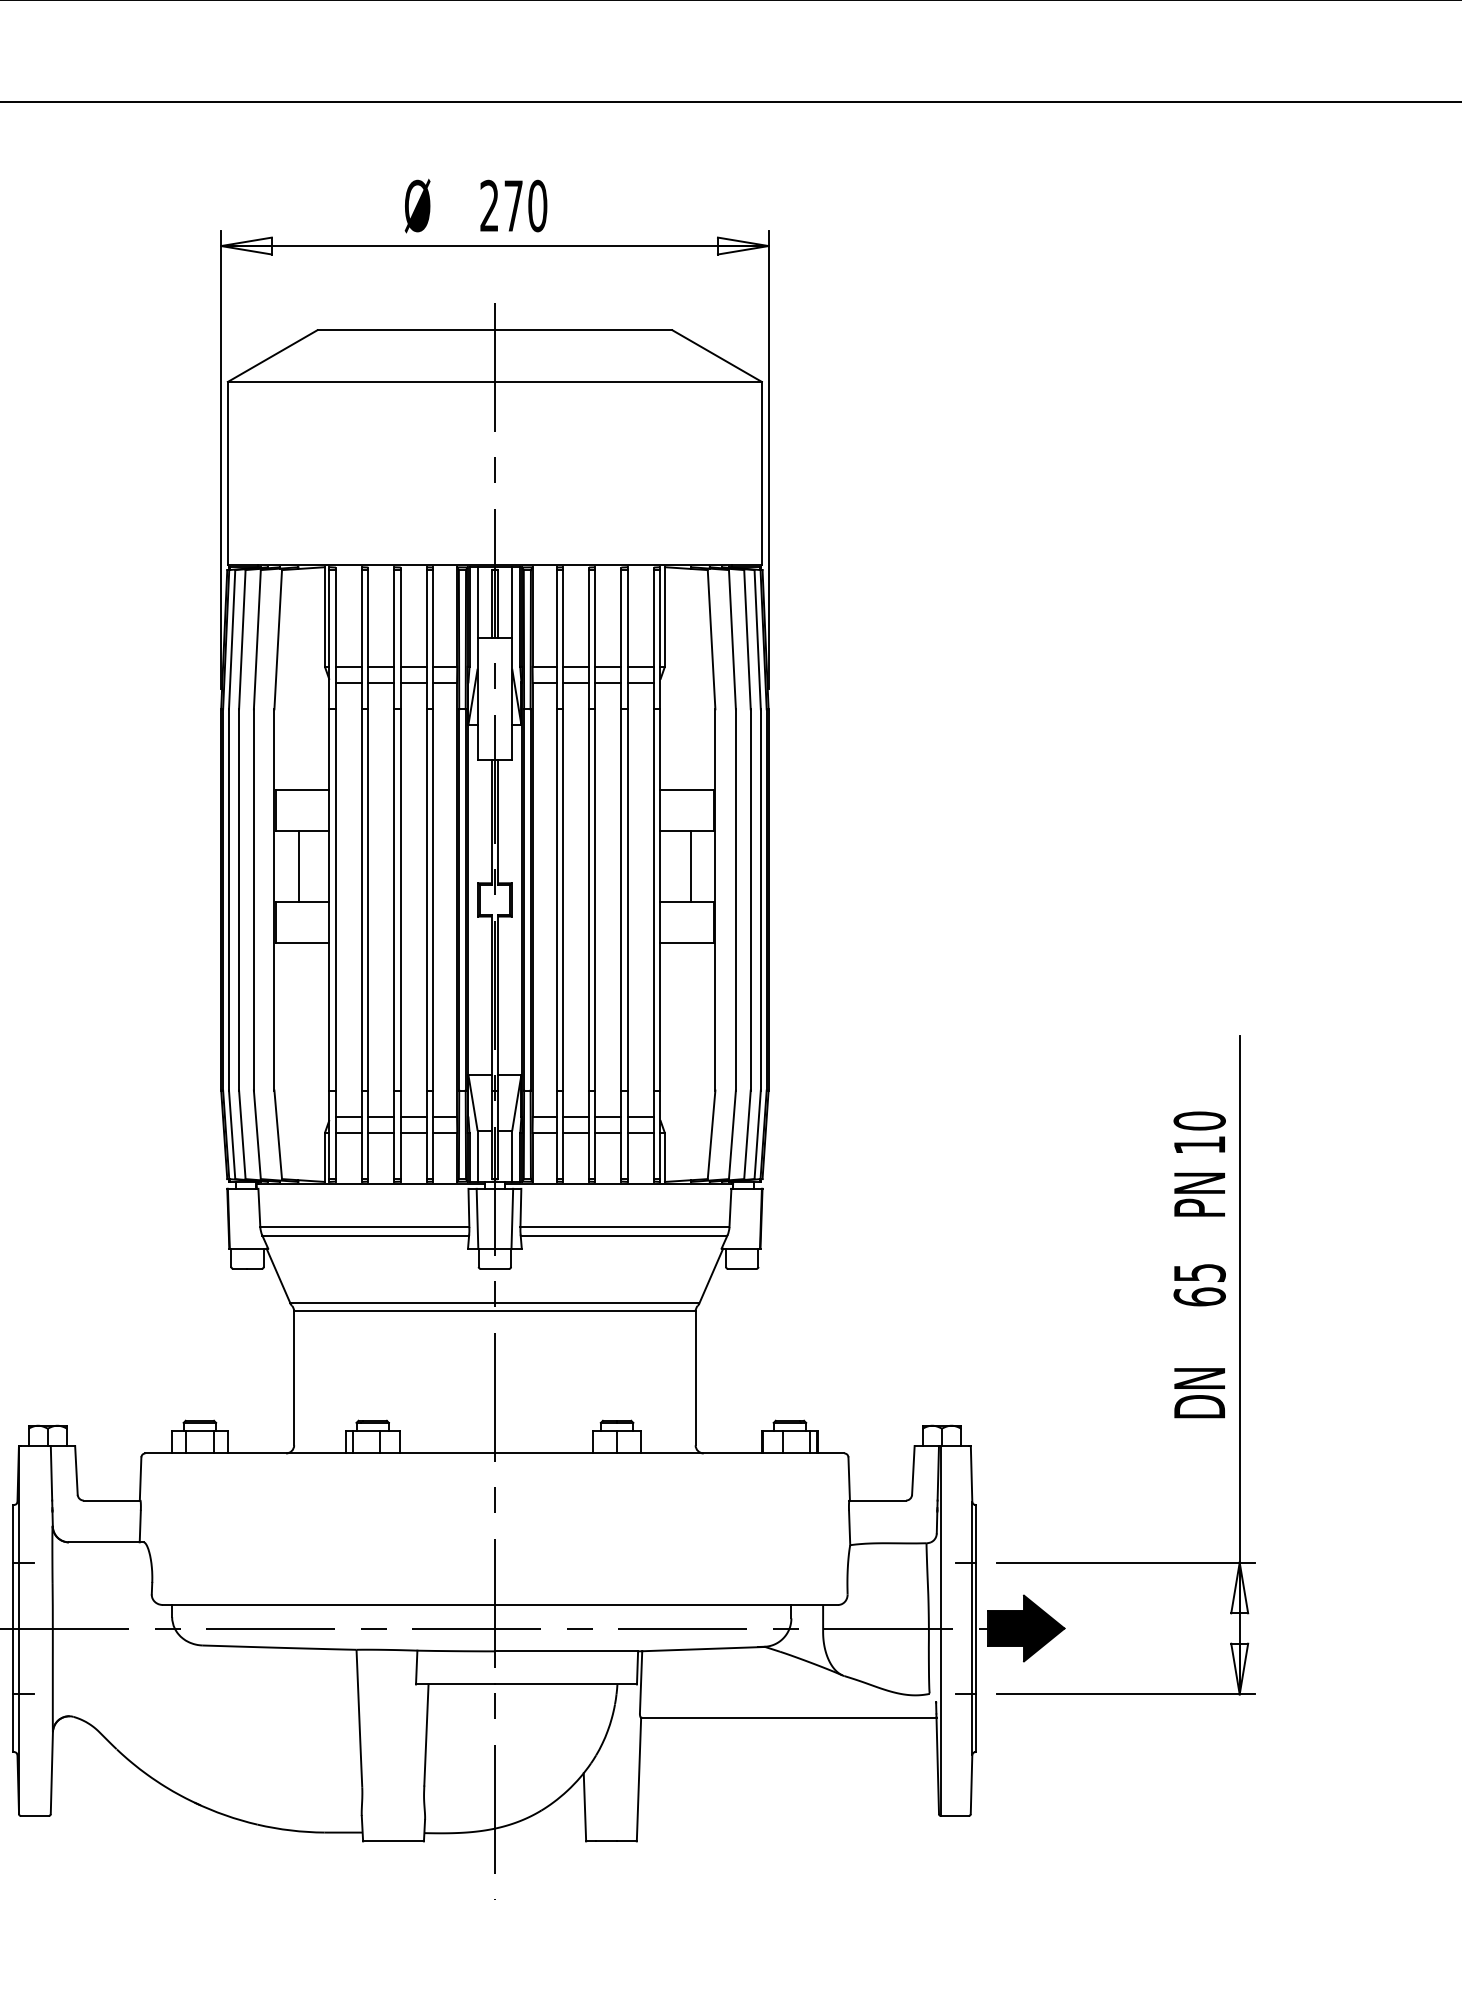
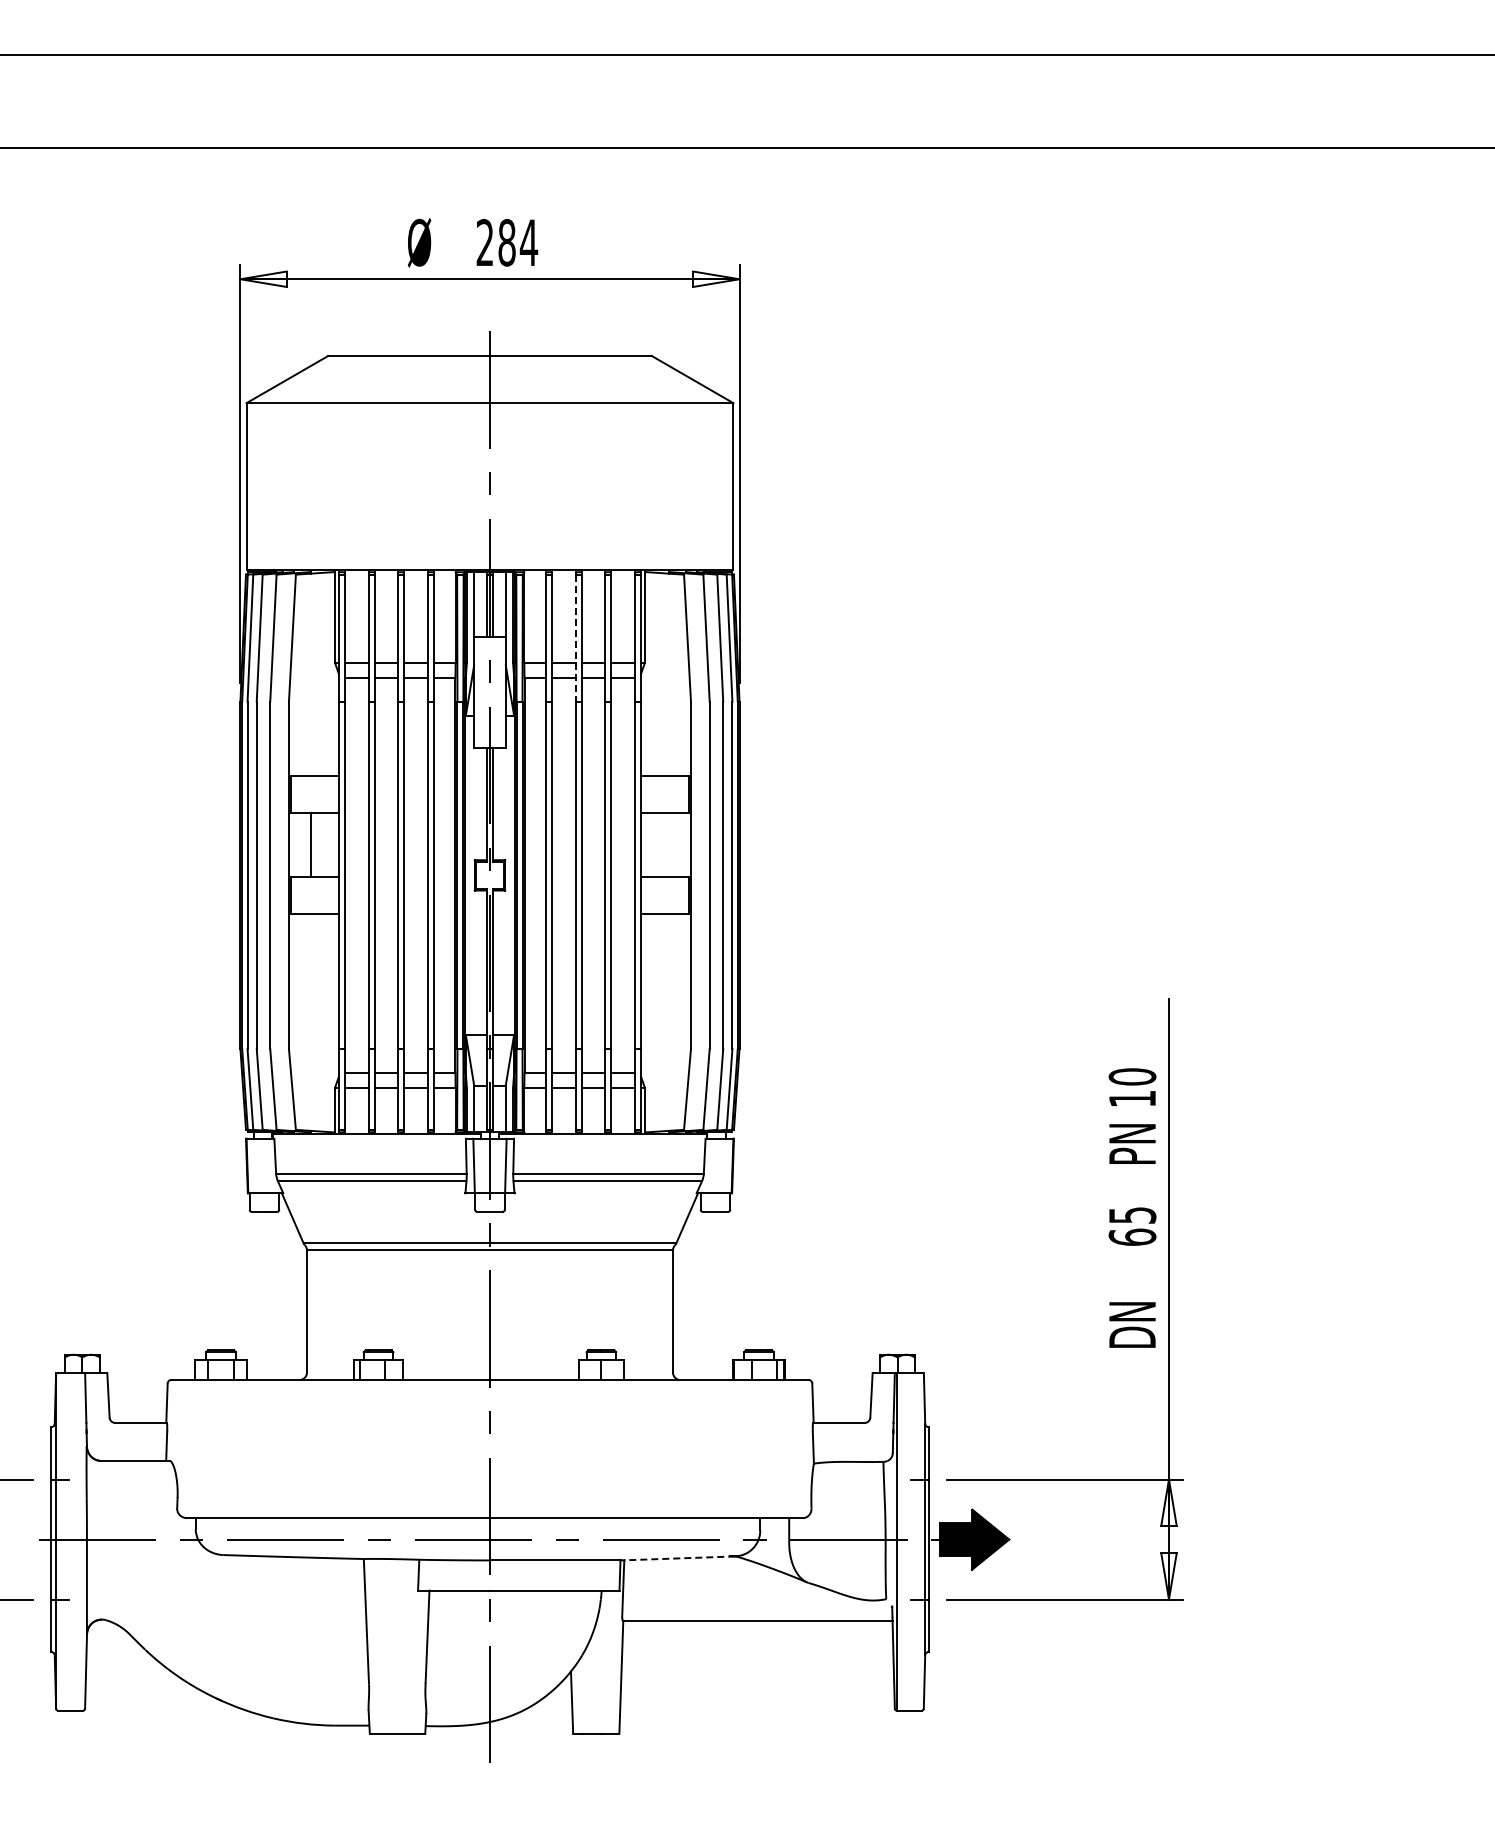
text: (526, 205) -> (518, 242), 270 -> 284
line: (588, 640) -> (575, 638), solid -> dashed
line: (690, 866) -> (668, 844), removed
line: (702, 1649) -> (679, 1558), solid -> dashed

